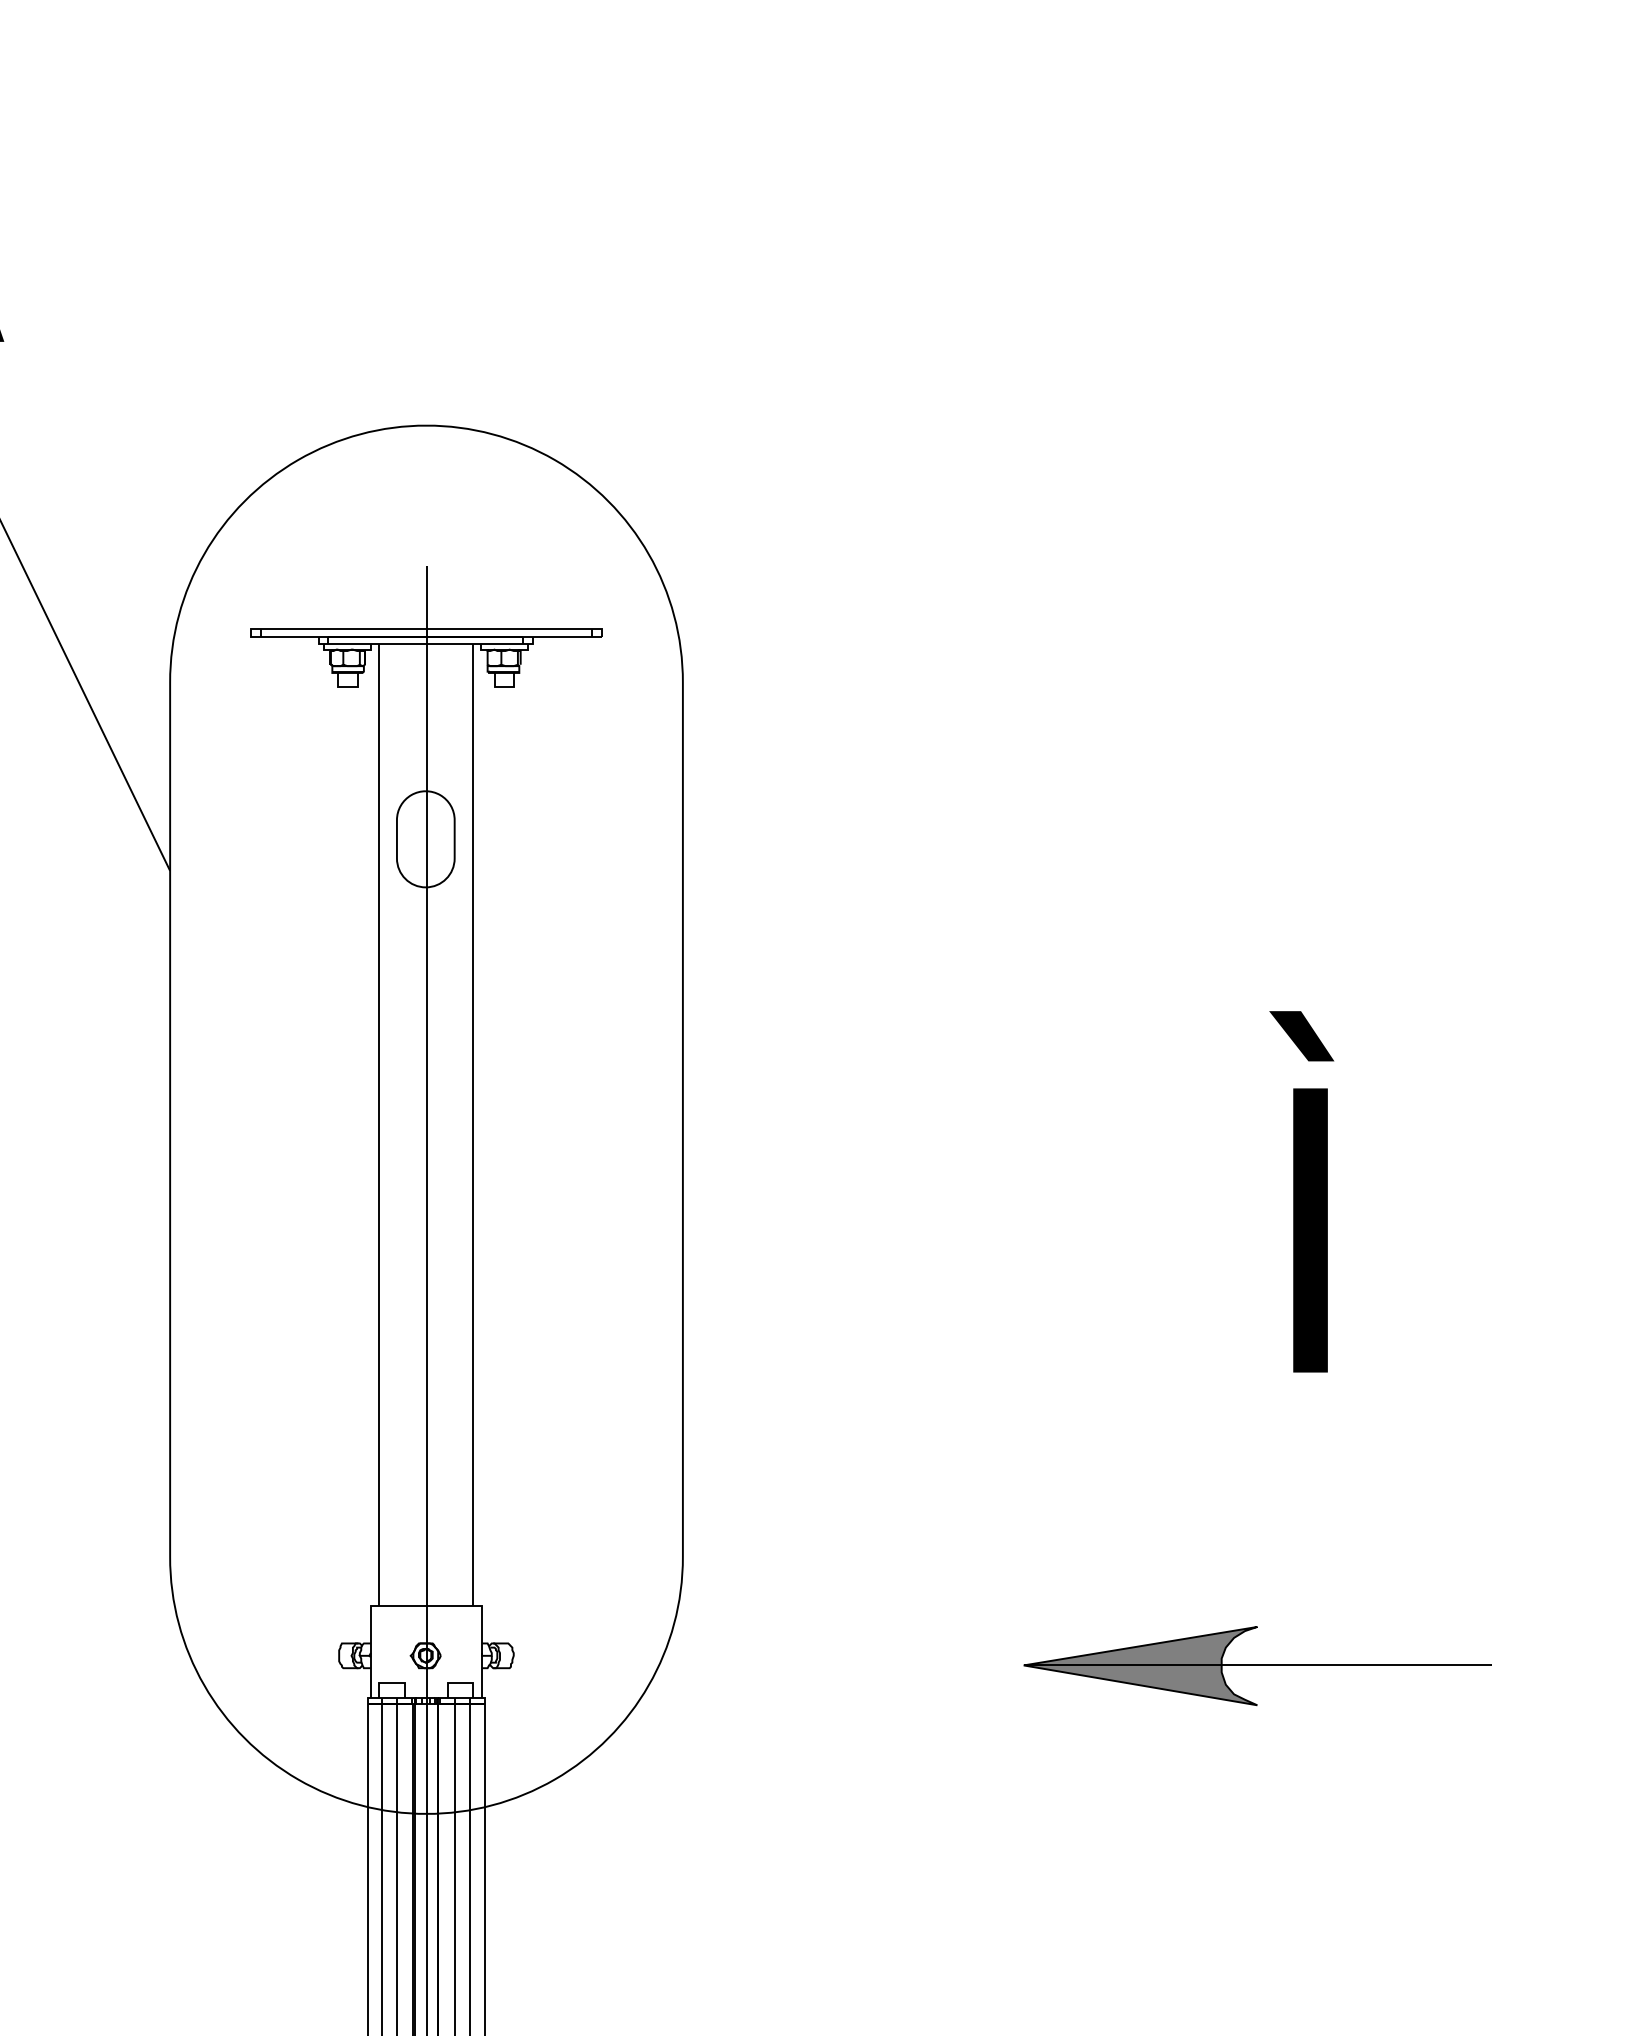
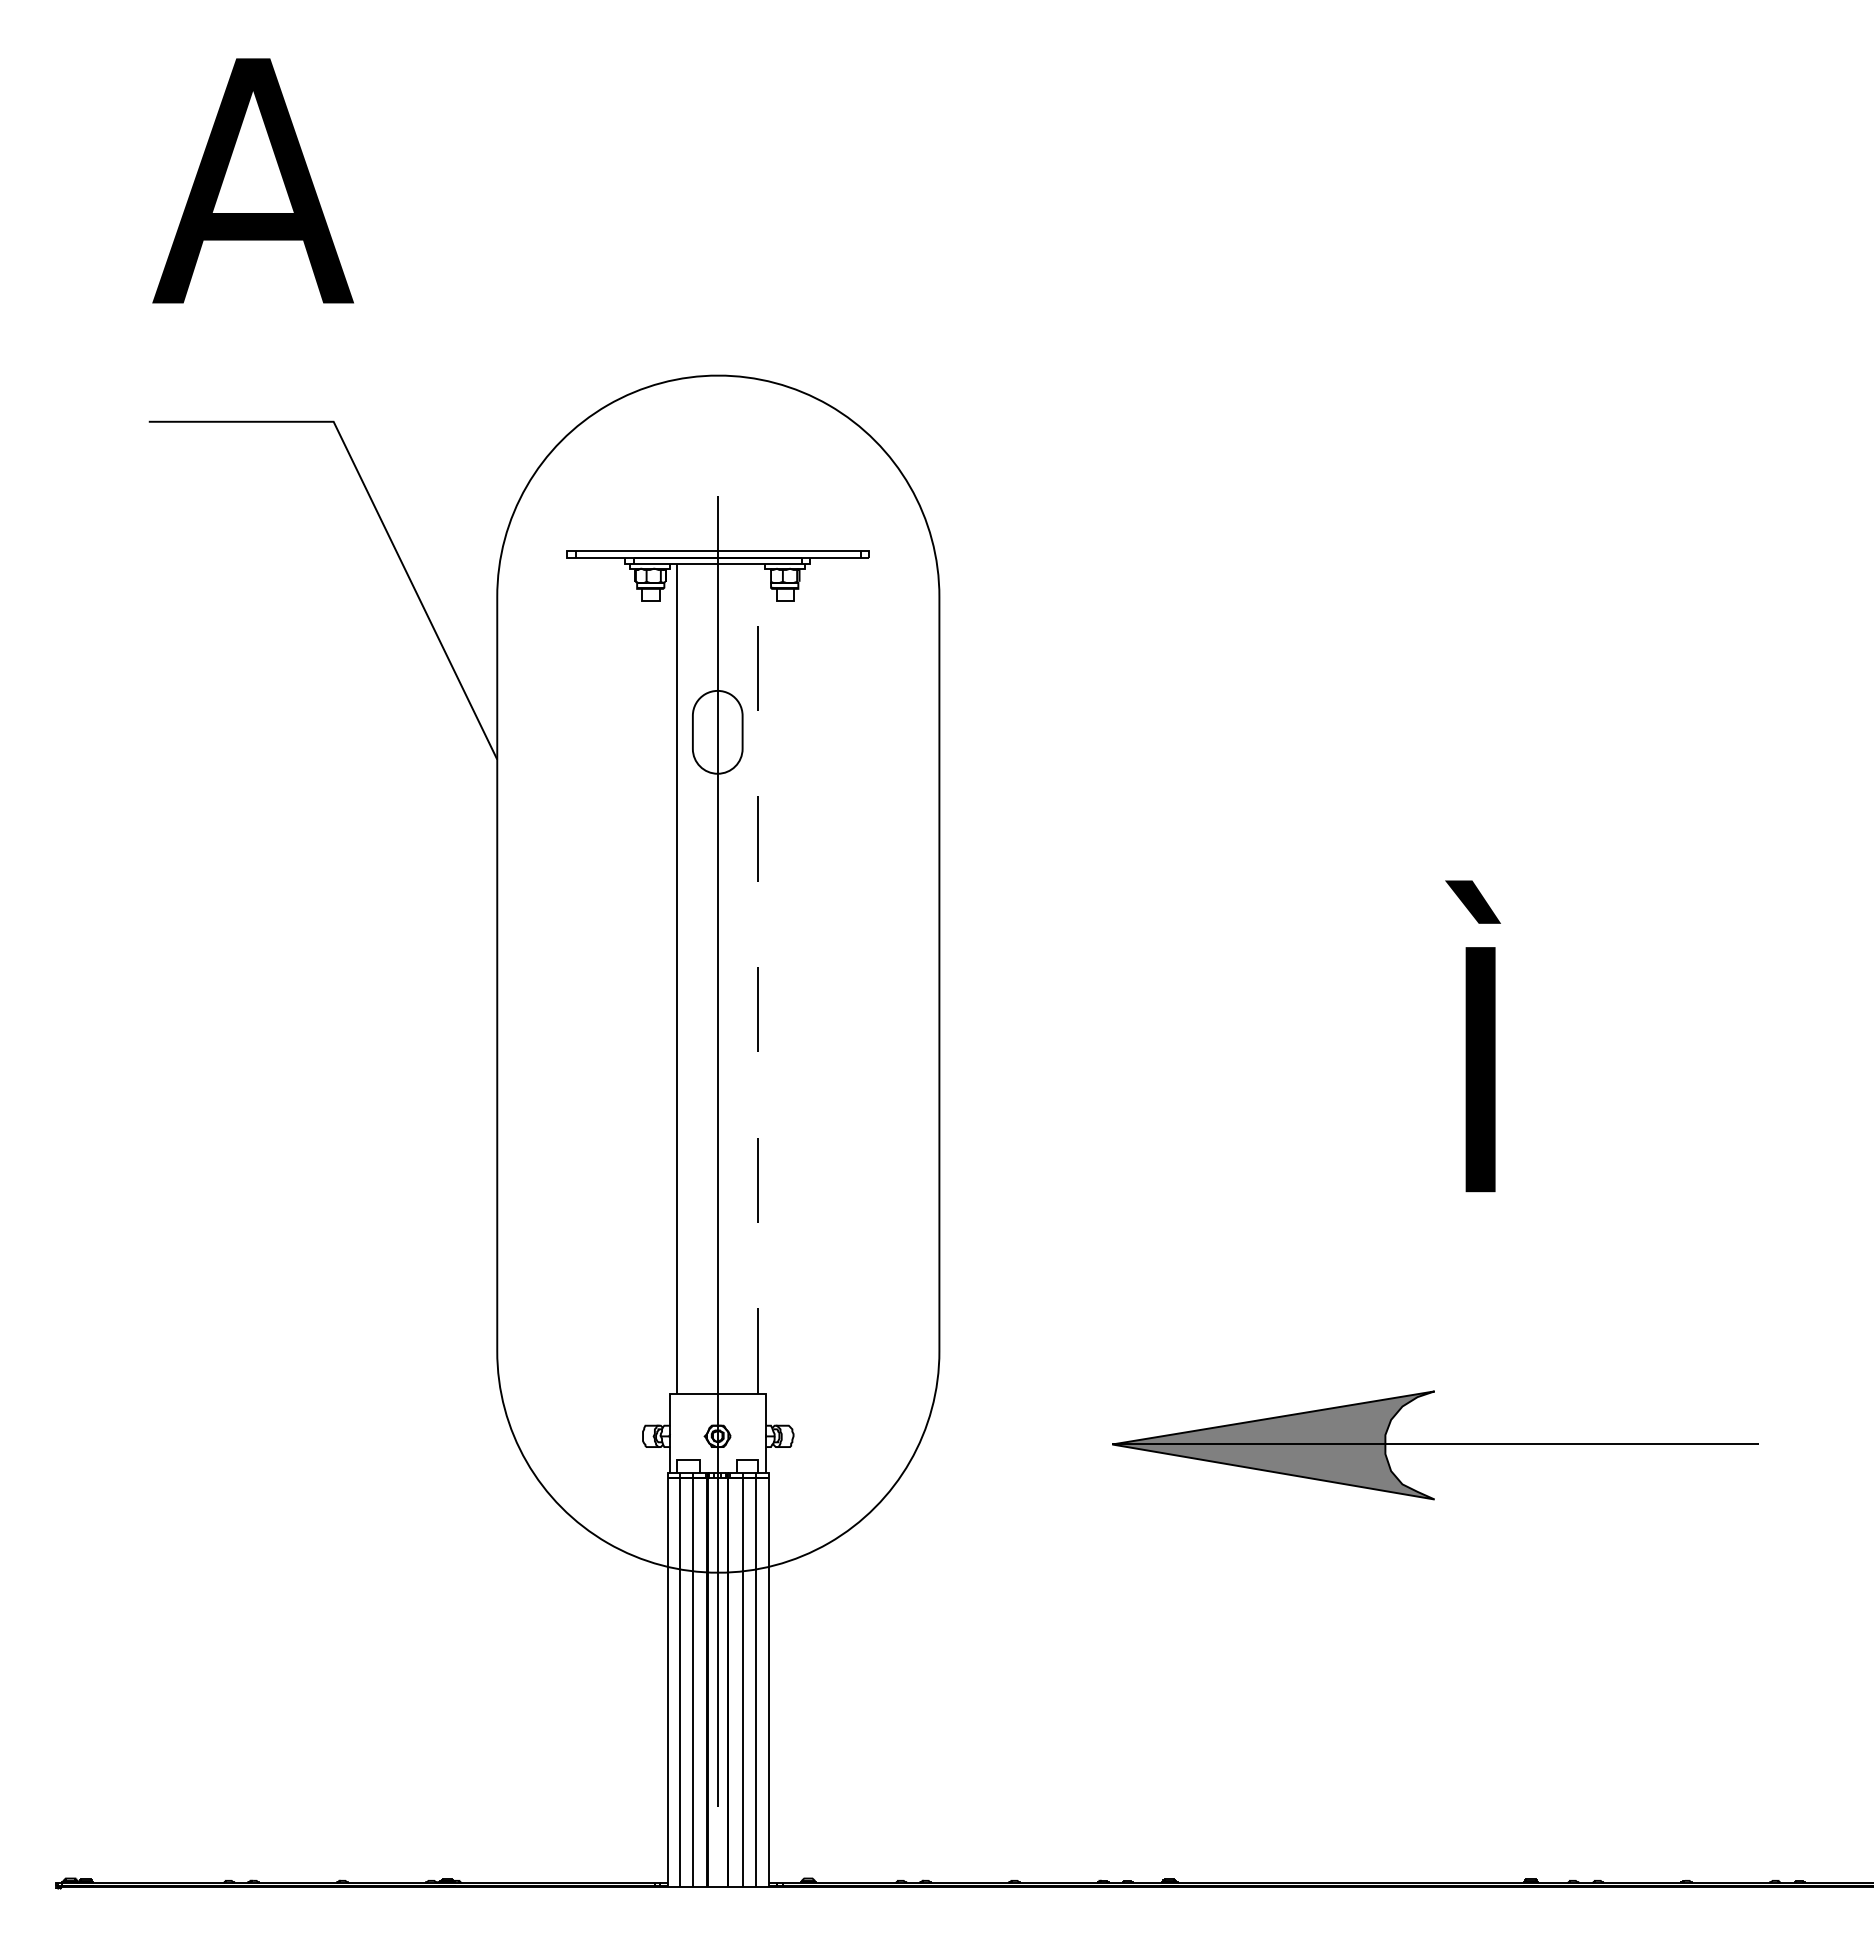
line: (473, 1124) -> (758, 978), solid -> dashed
part: (1257, 1665) -> (1434, 1444), size x1.6

